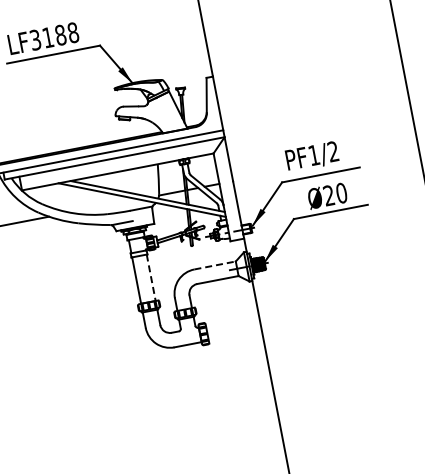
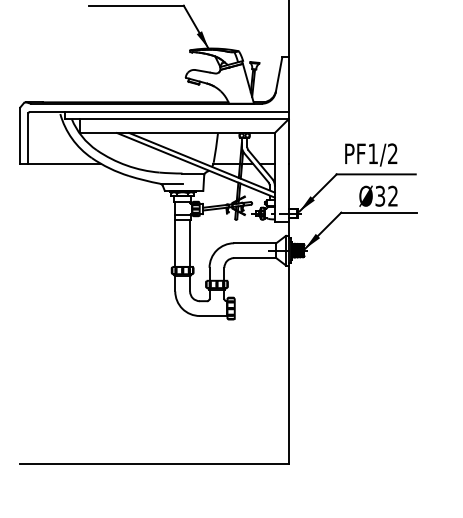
text: (335, 193) -> (386, 195), Ø20 -> Ø32
line: (215, 265) -> (255, 243), dashed -> solid
line: (151, 277) -> (190, 243), dashed -> solid

